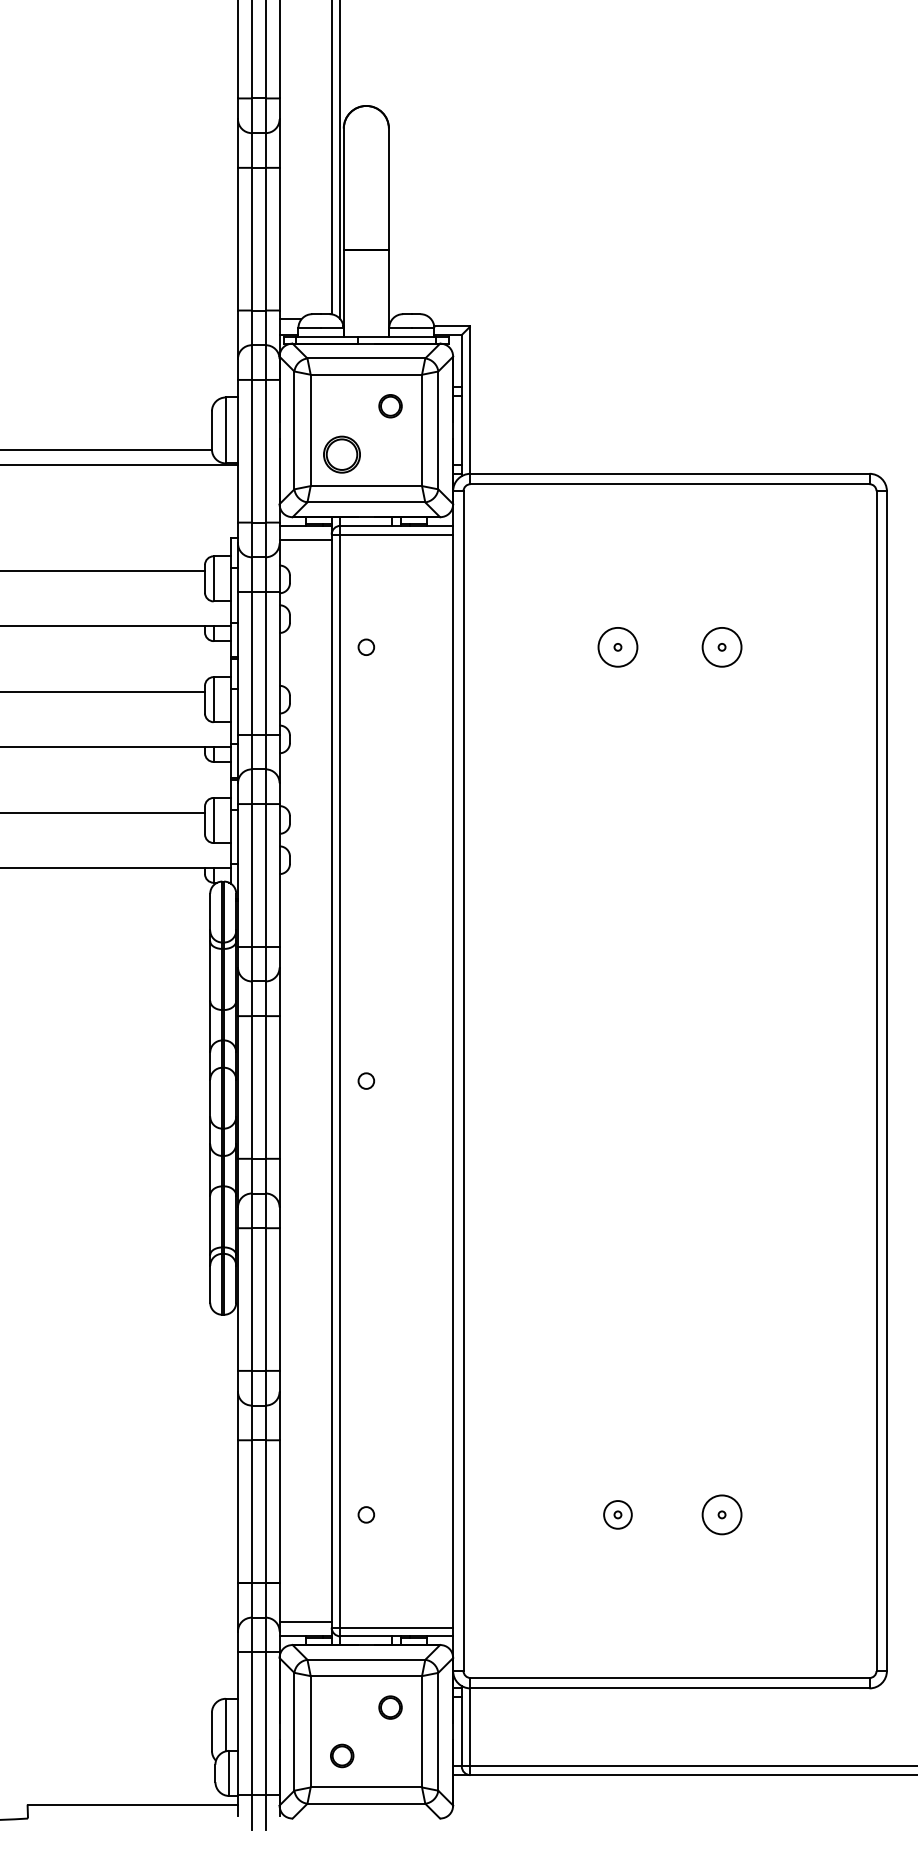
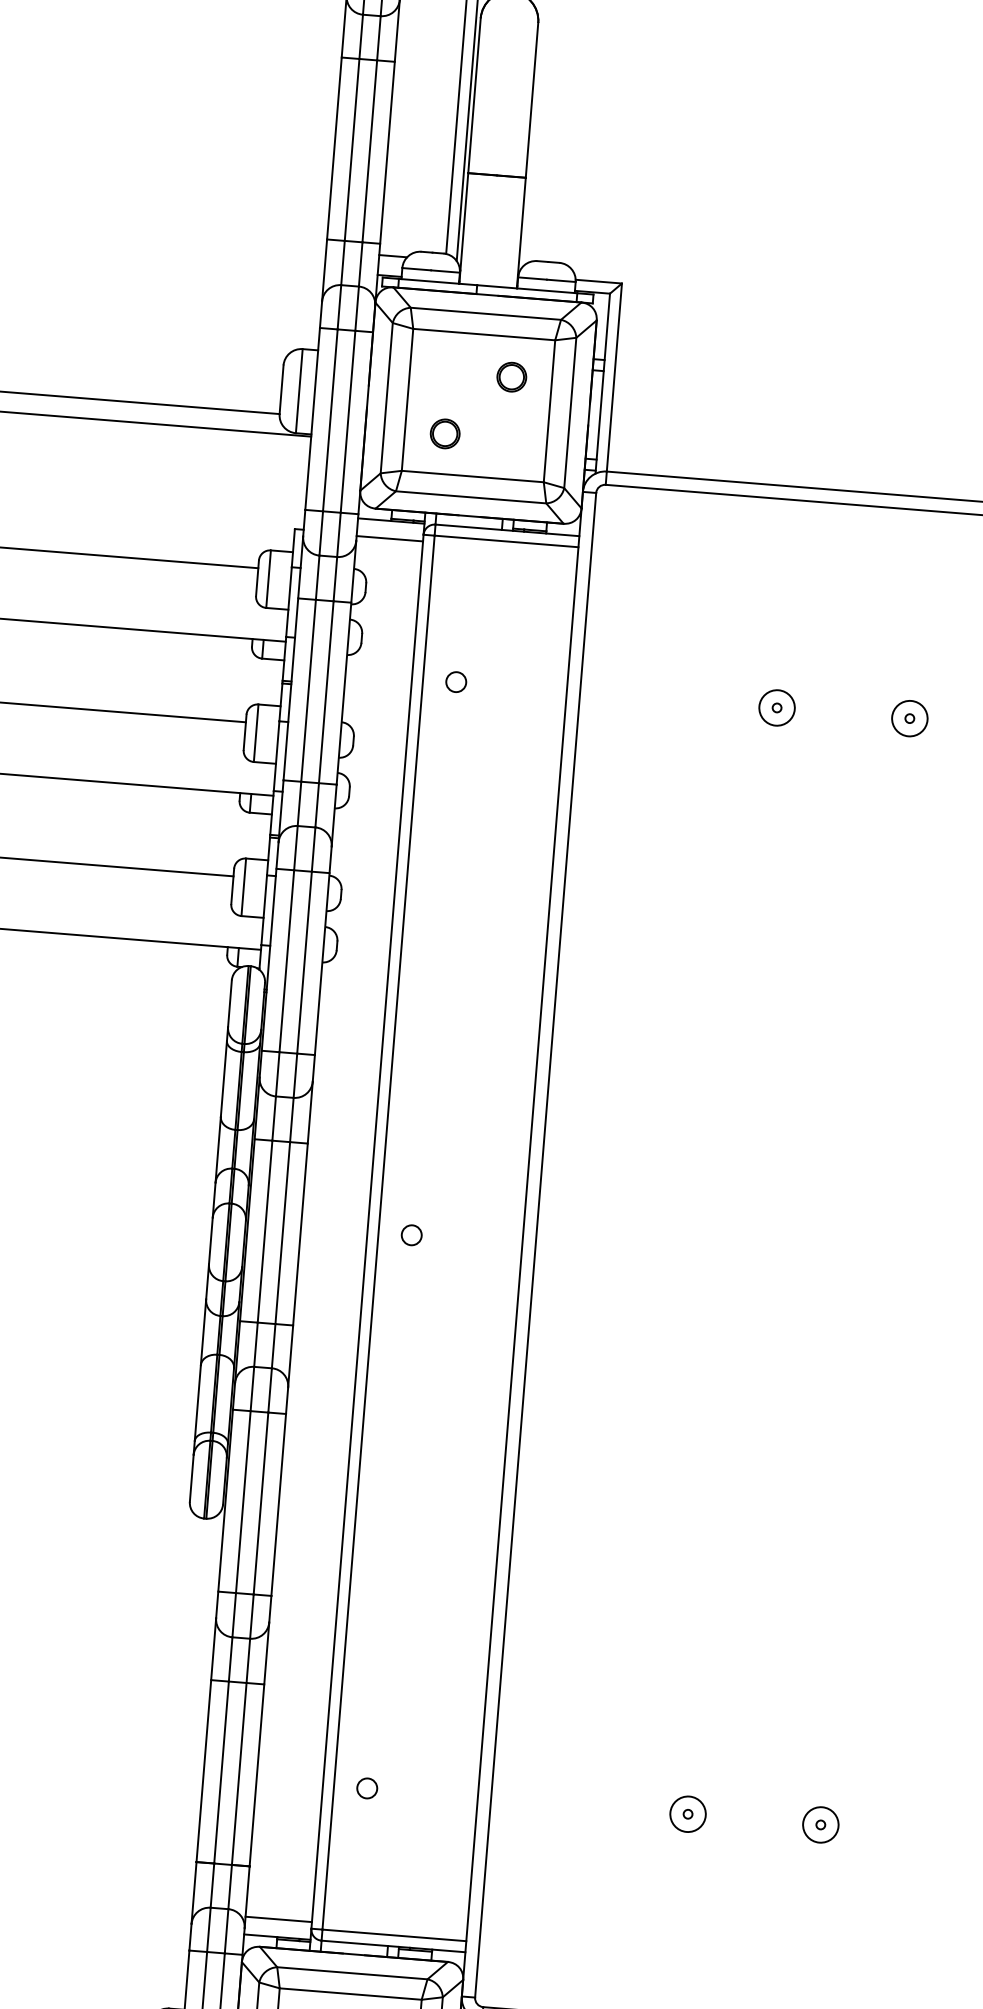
part: (342, 454) -> (445, 433), size x0.62
circle: (617, 647) -> (776, 708), size x0.71
circle: (721, 647) -> (909, 718), size x0.71
circle: (721, 1514) -> (820, 1824), size x0.71

